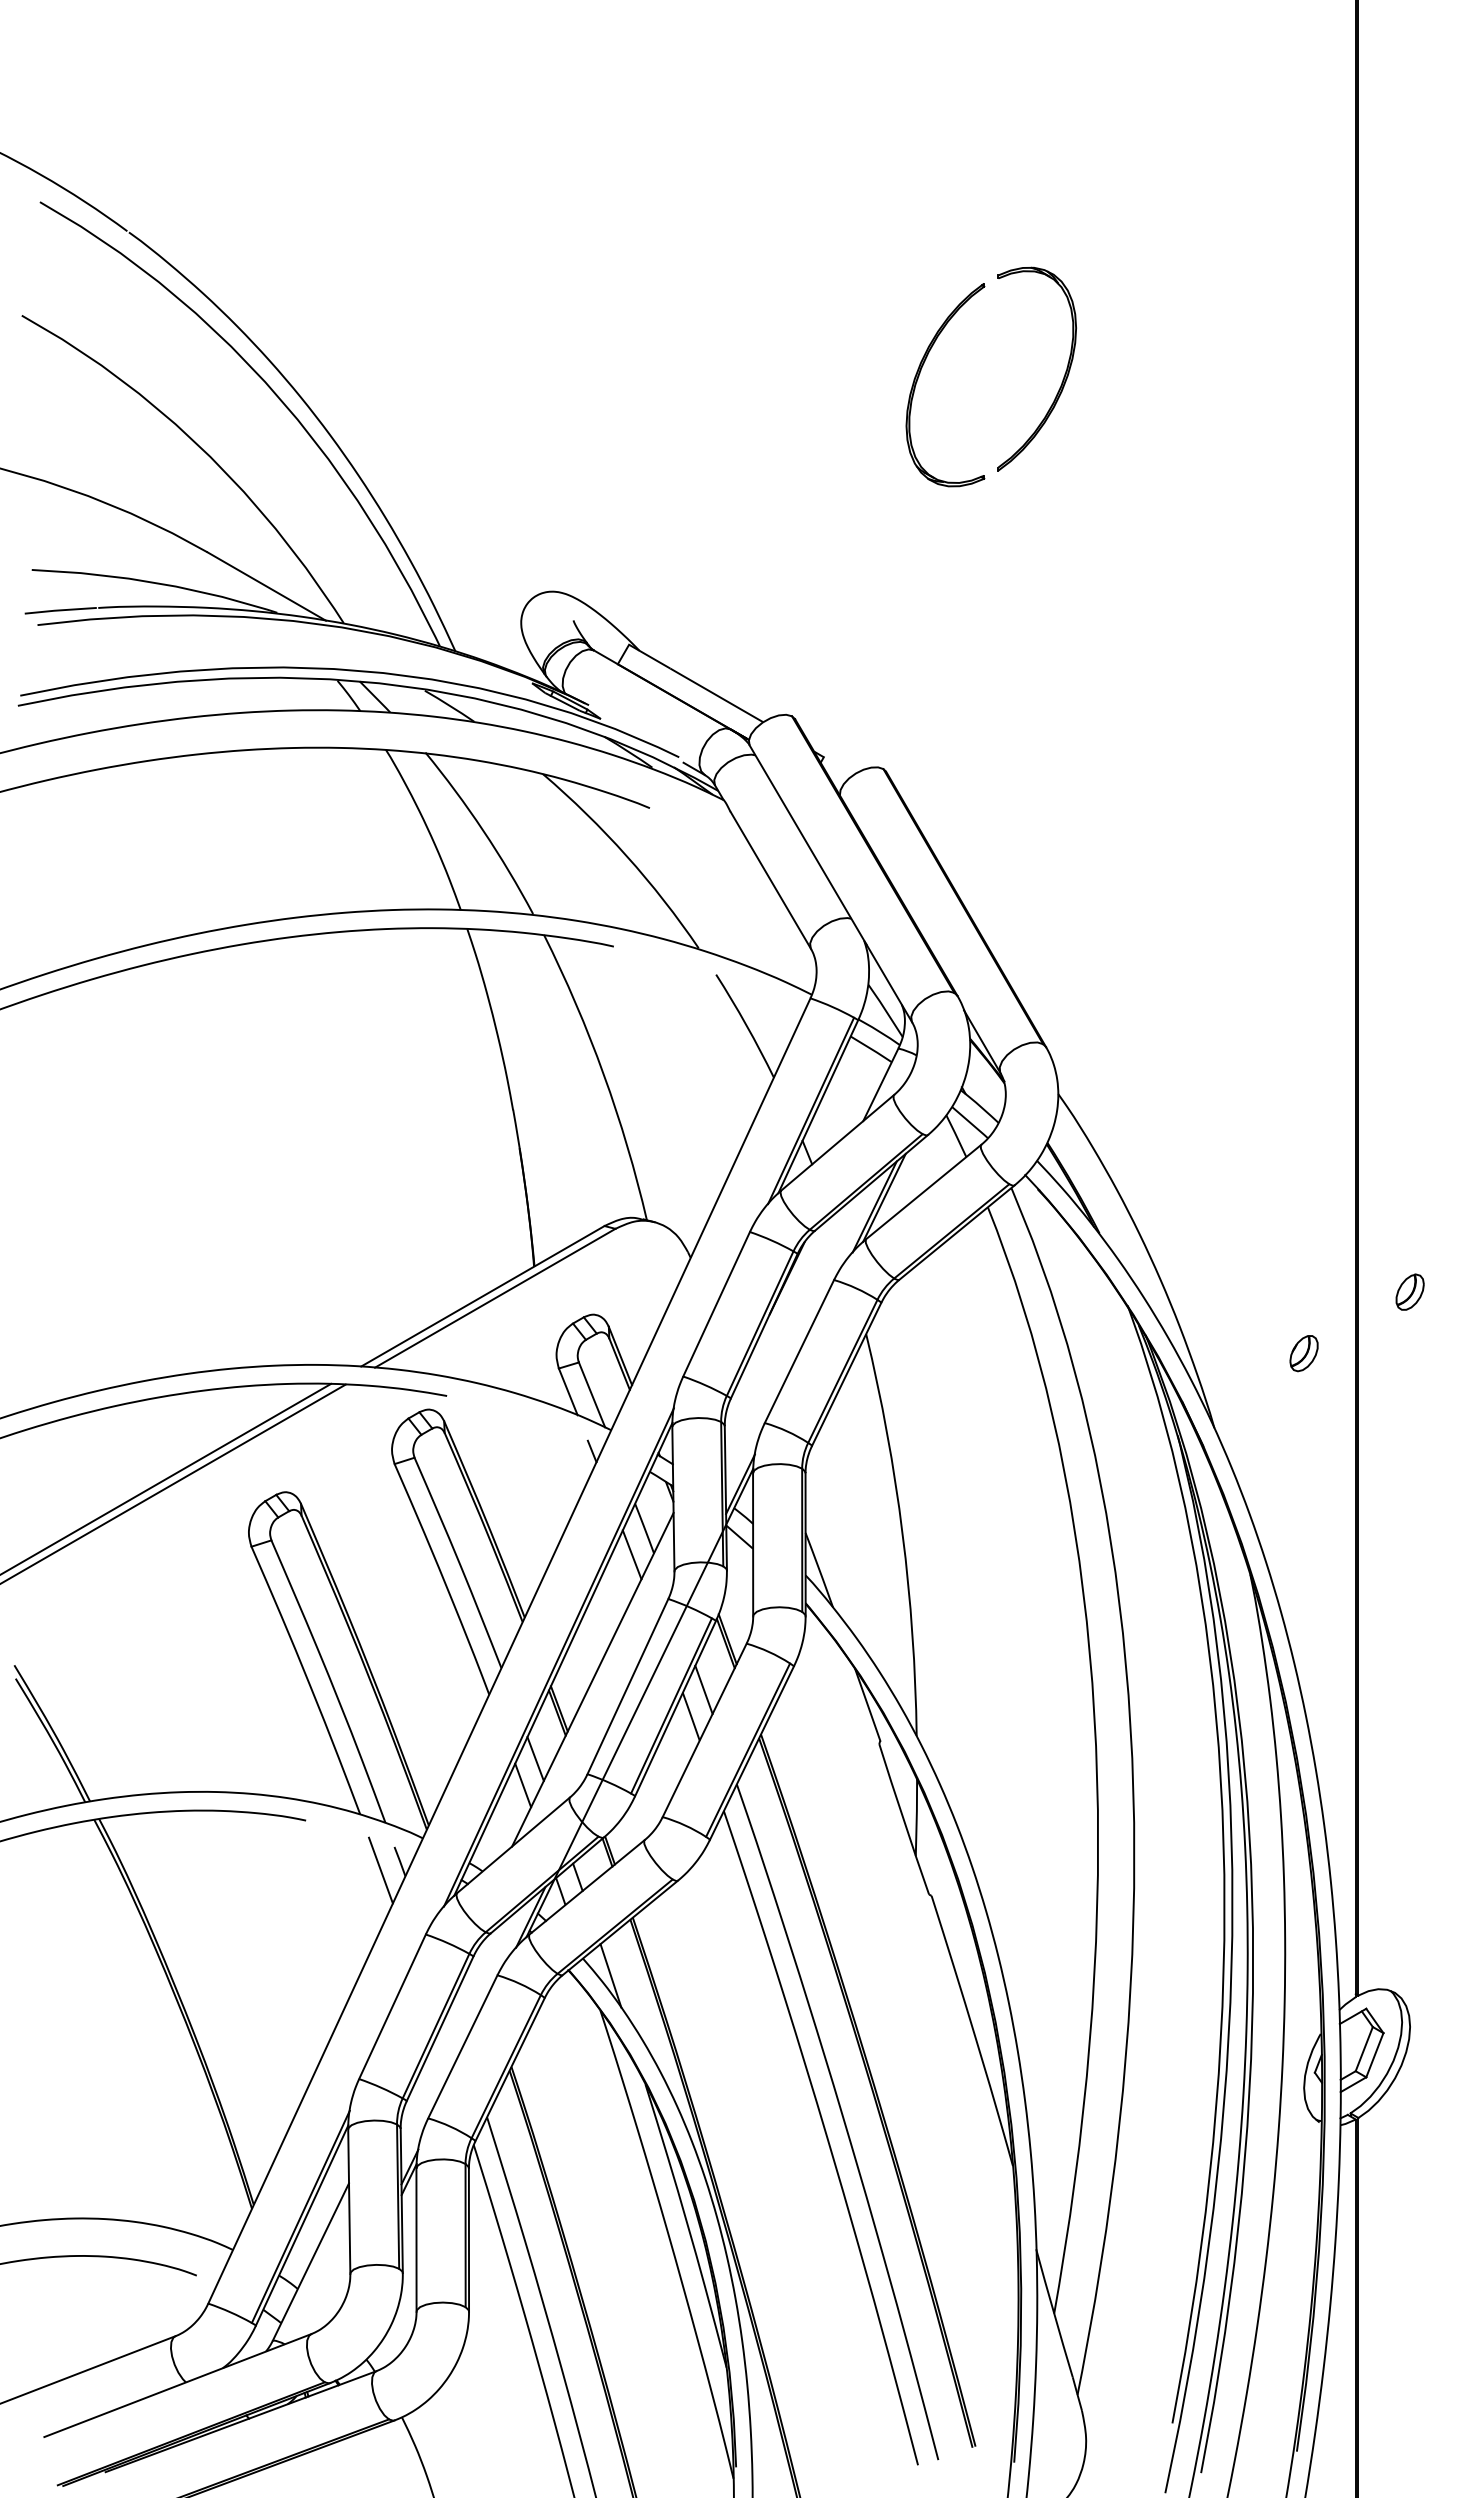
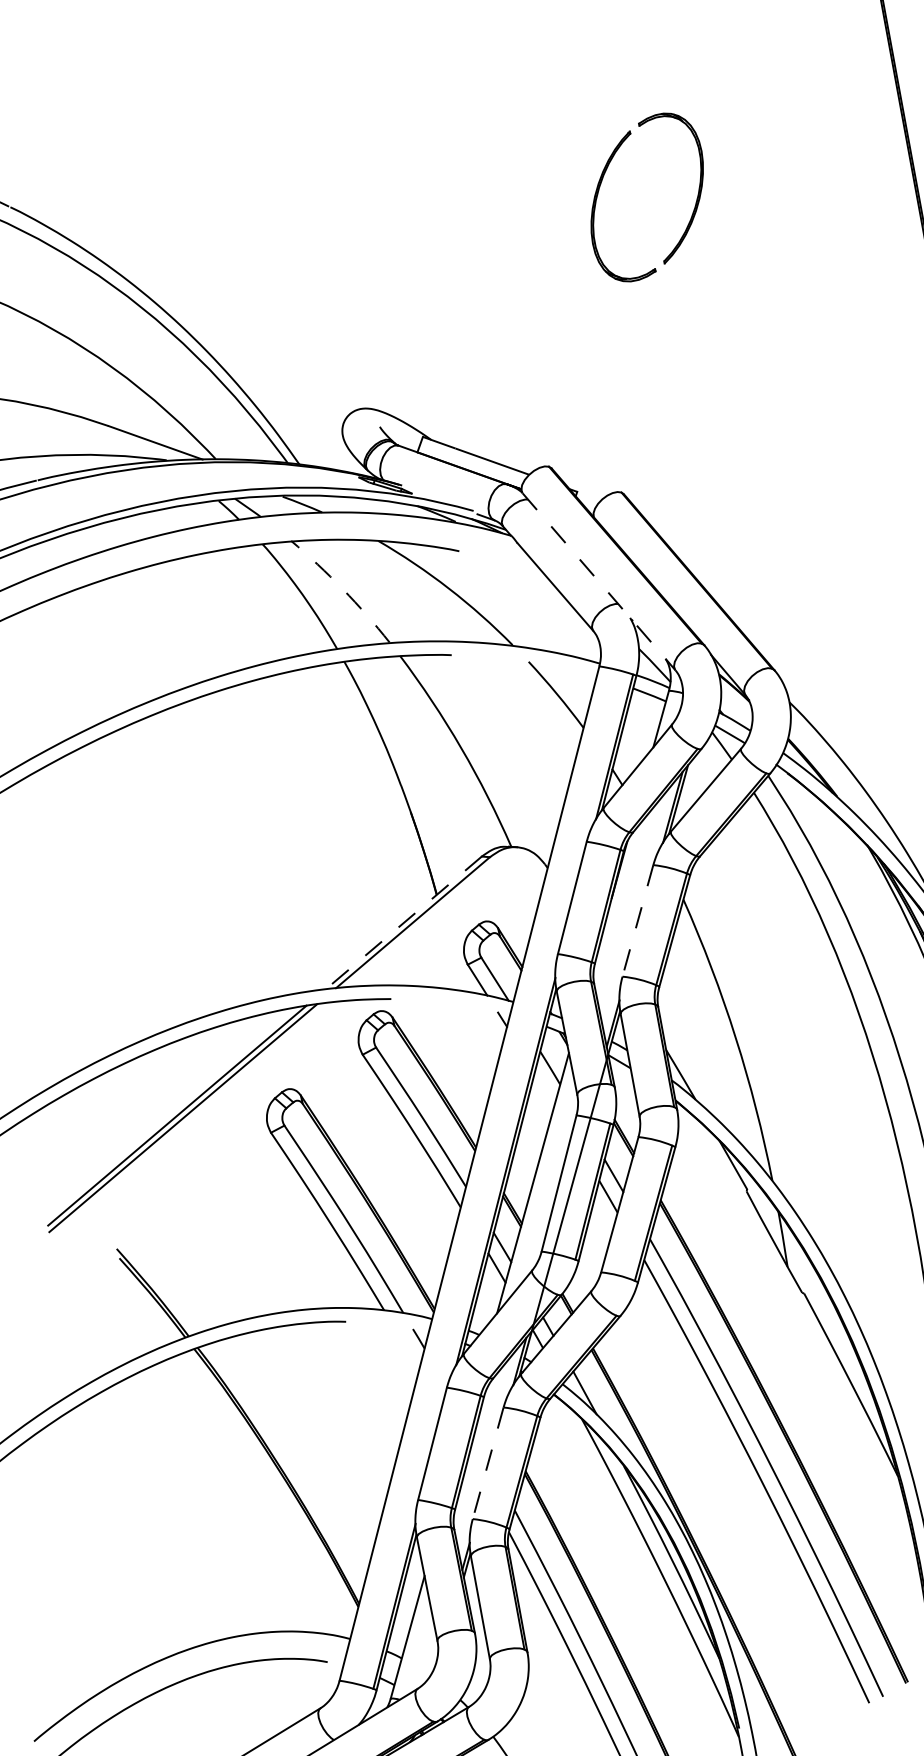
arc: (483, 830) -> (343, 589), solid -> dashed
line: (831, 884) -> (599, 582), solid -> dashed
line: (482, 1296) -> (403, 923), solid -> dashed
line: (799, 1352) -> (638, 921), solid -> dashed
line: (631, 1554) -> (544, 1088), removed
line: (380, 1870) -> (406, 1347), removed
line: (462, 2047) -> (488, 1463), solid -> dashed

